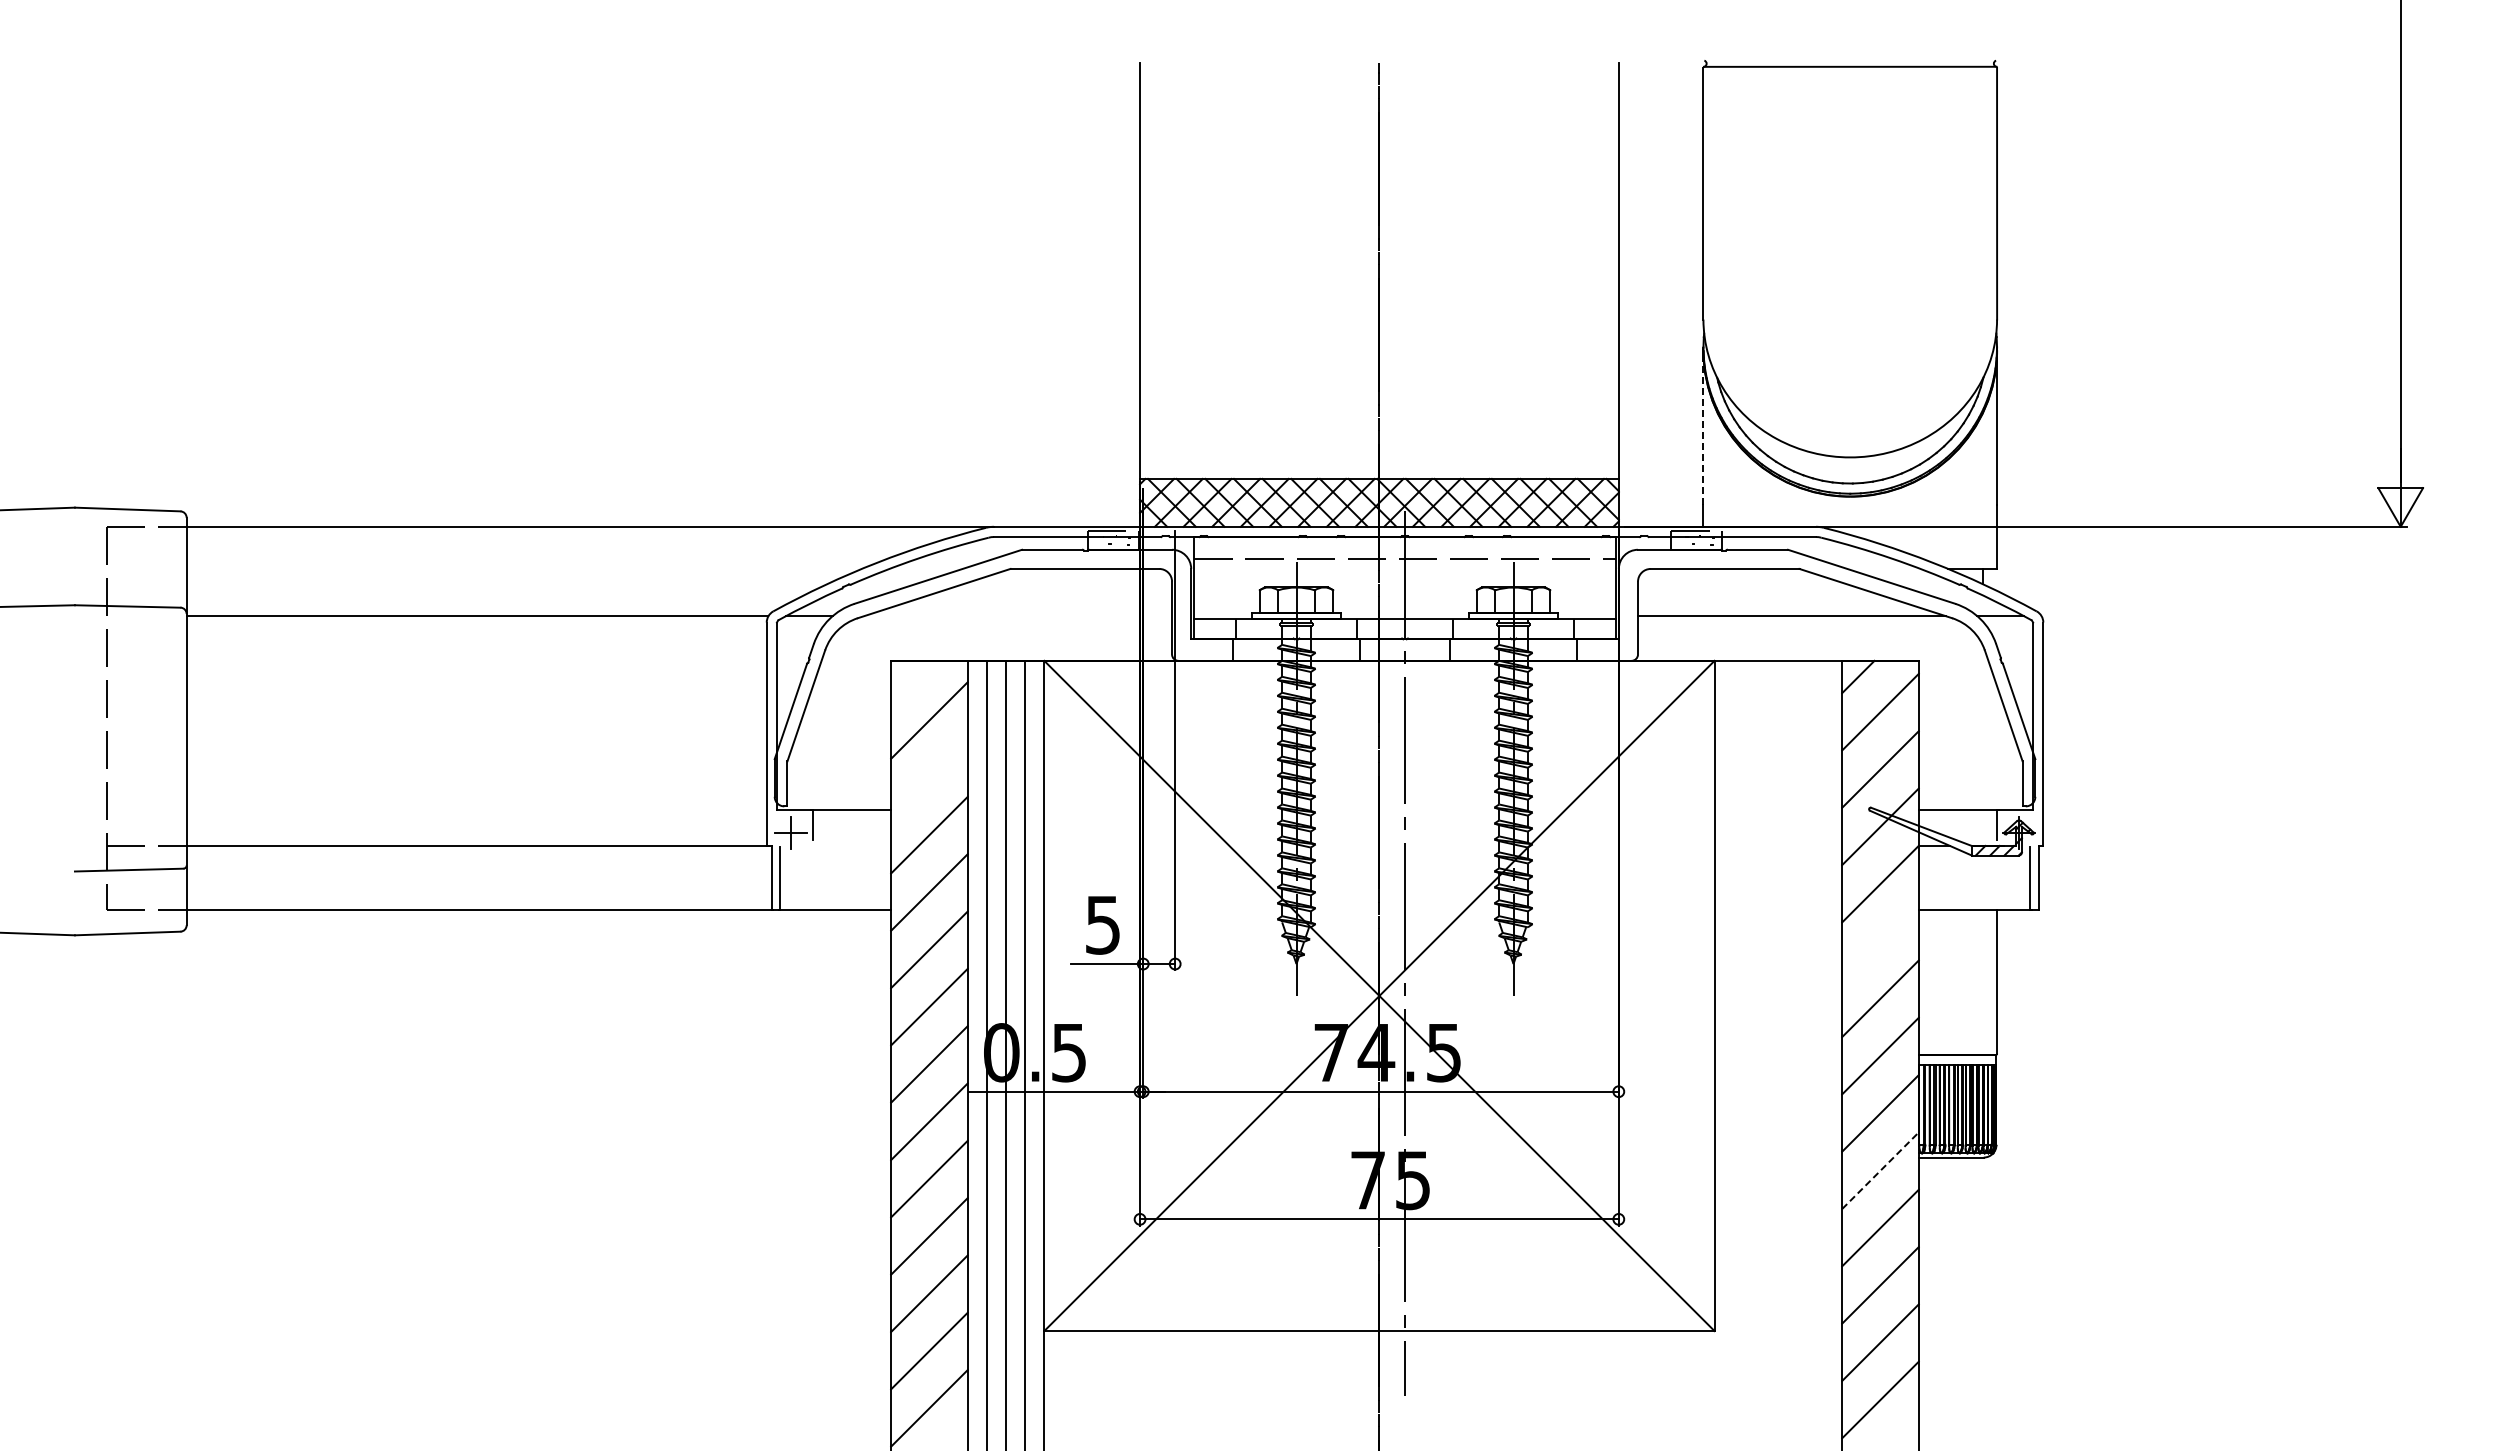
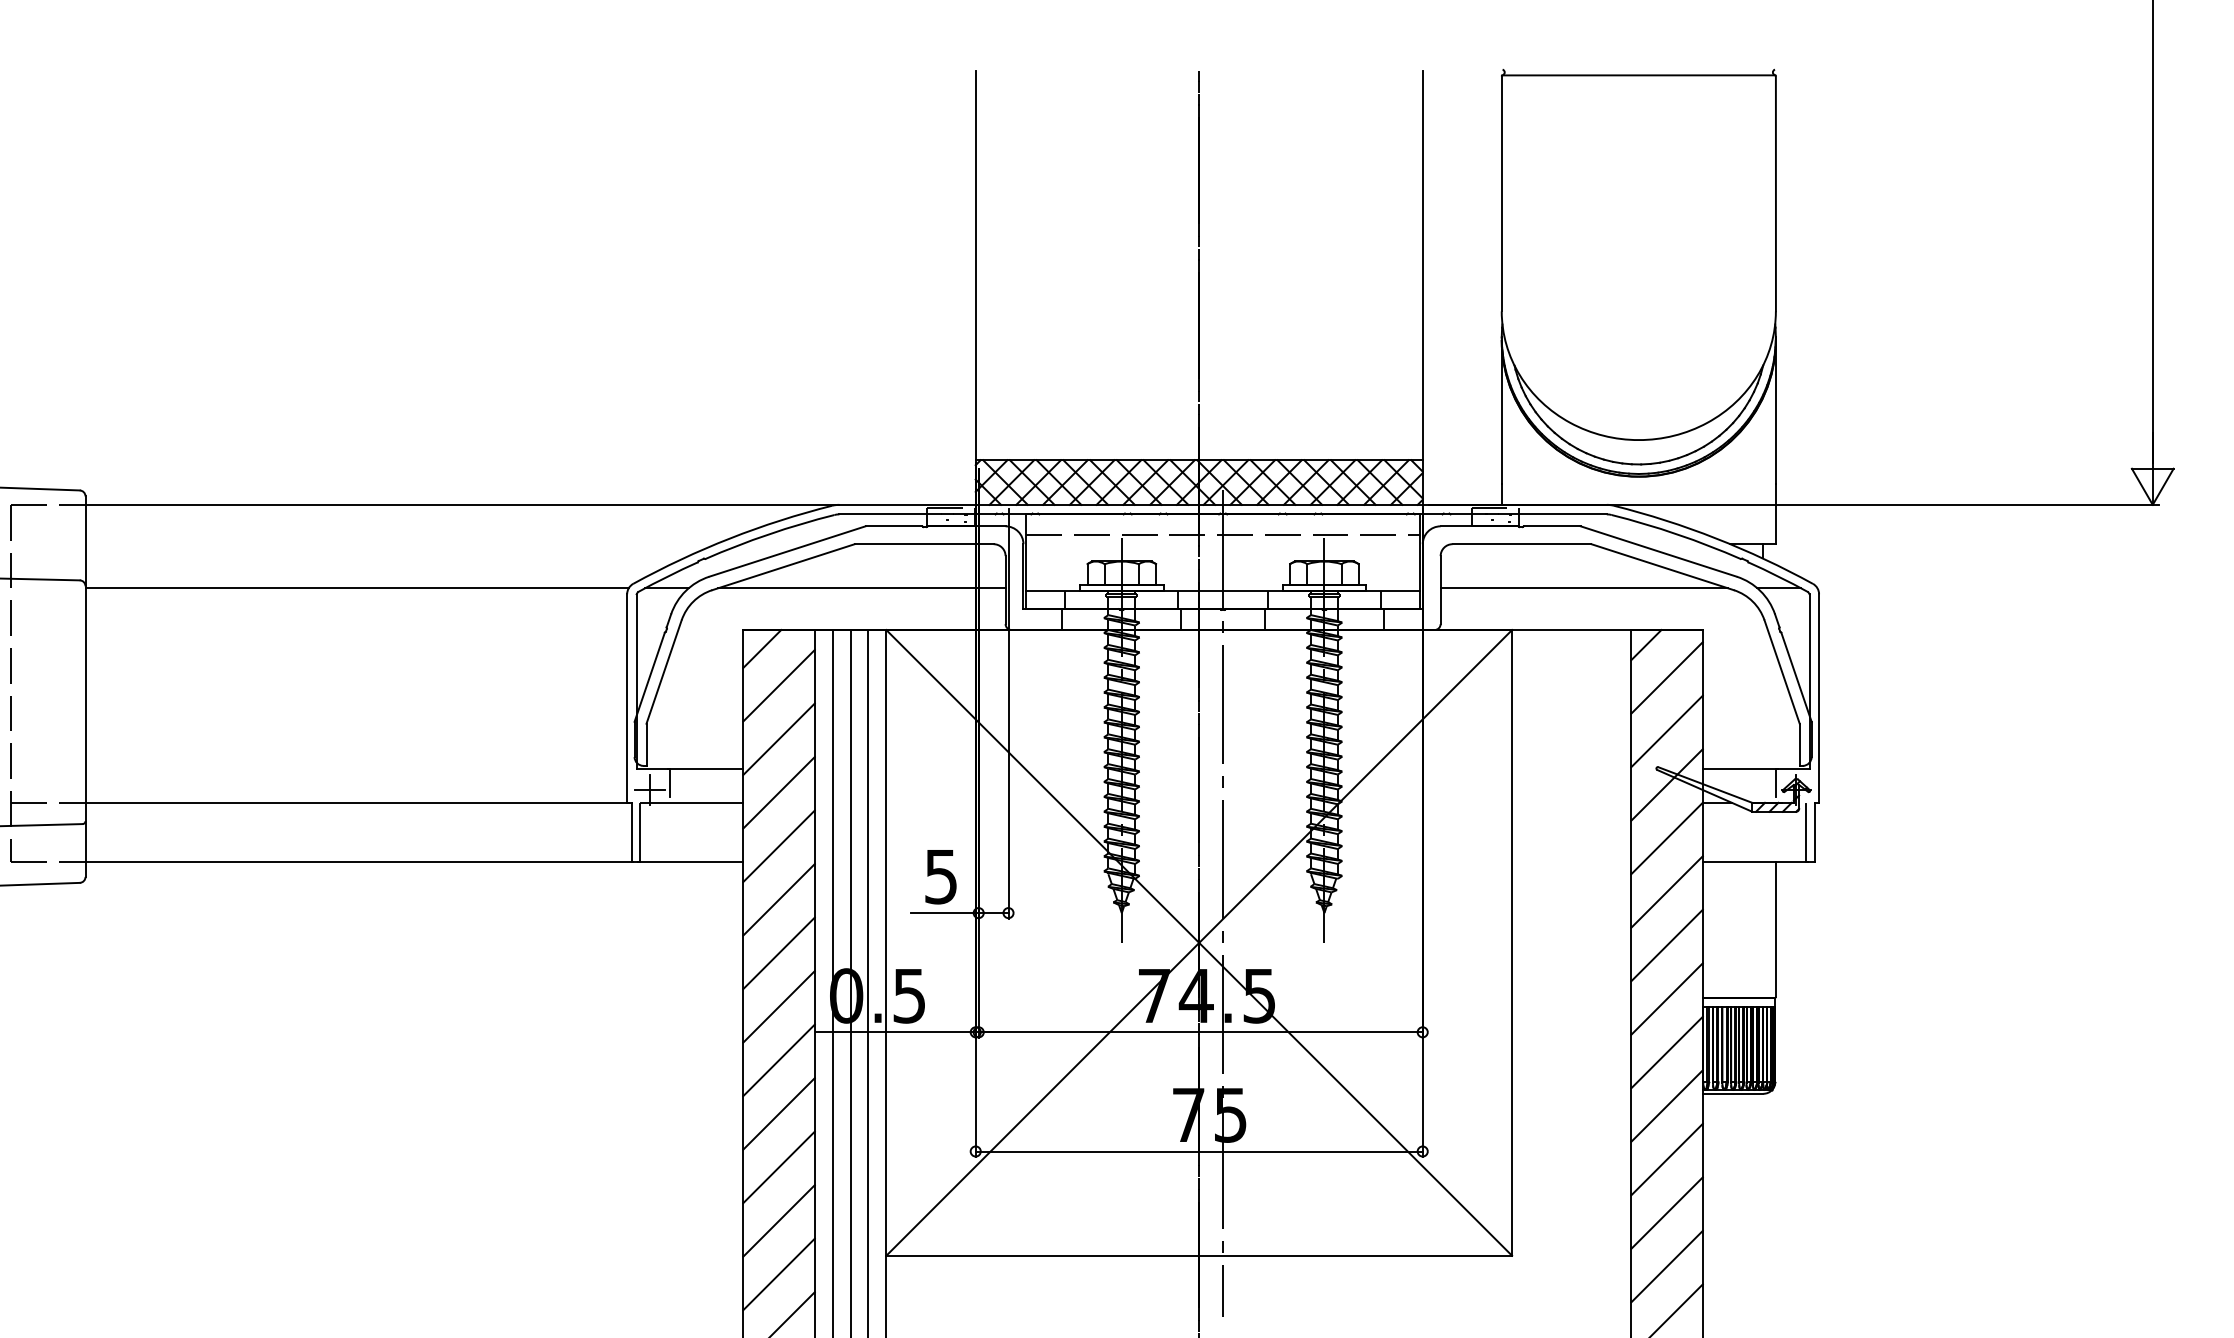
line: (1703, 431) -> (1501, 415), dashed -> solid
line: (1018, 616) -> (862, 588), added
line: (911, 680) -> (762, 648), added
line: (929, 777) -> (779, 738), added
line: (836, 845) -> (692, 802), added
line: (1880, 941) -> (1667, 892), added
line: (1880, 1170) -> (1667, 1105), dashed -> solid

